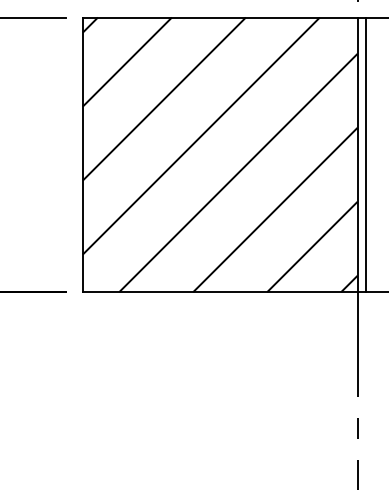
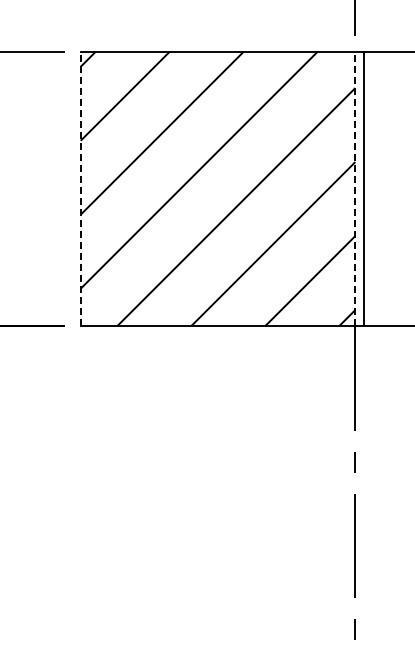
line: (82, 154) -> (80, 188), solid -> dashed
line: (357, 154) -> (355, 188), solid -> dashed

